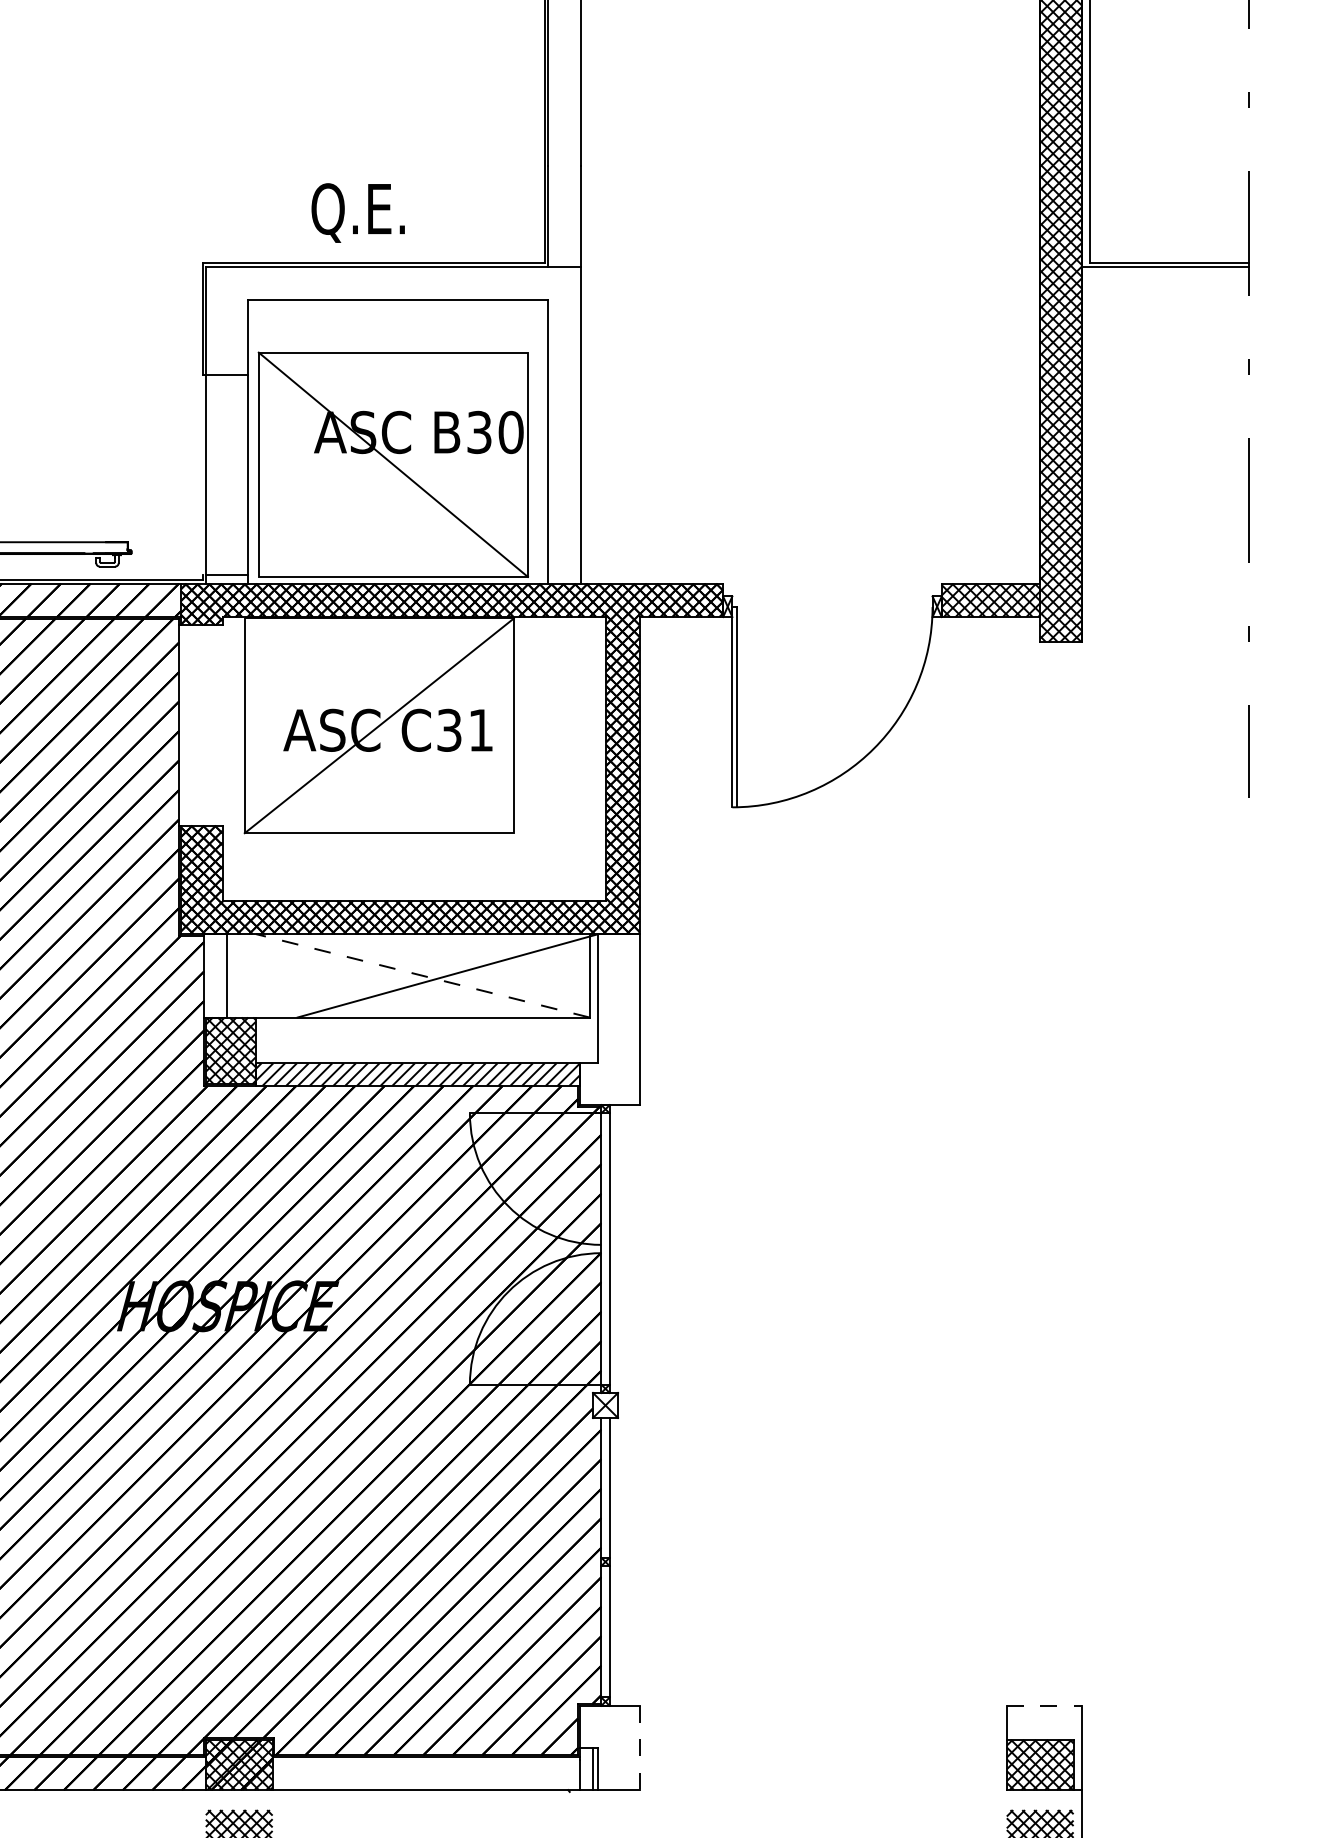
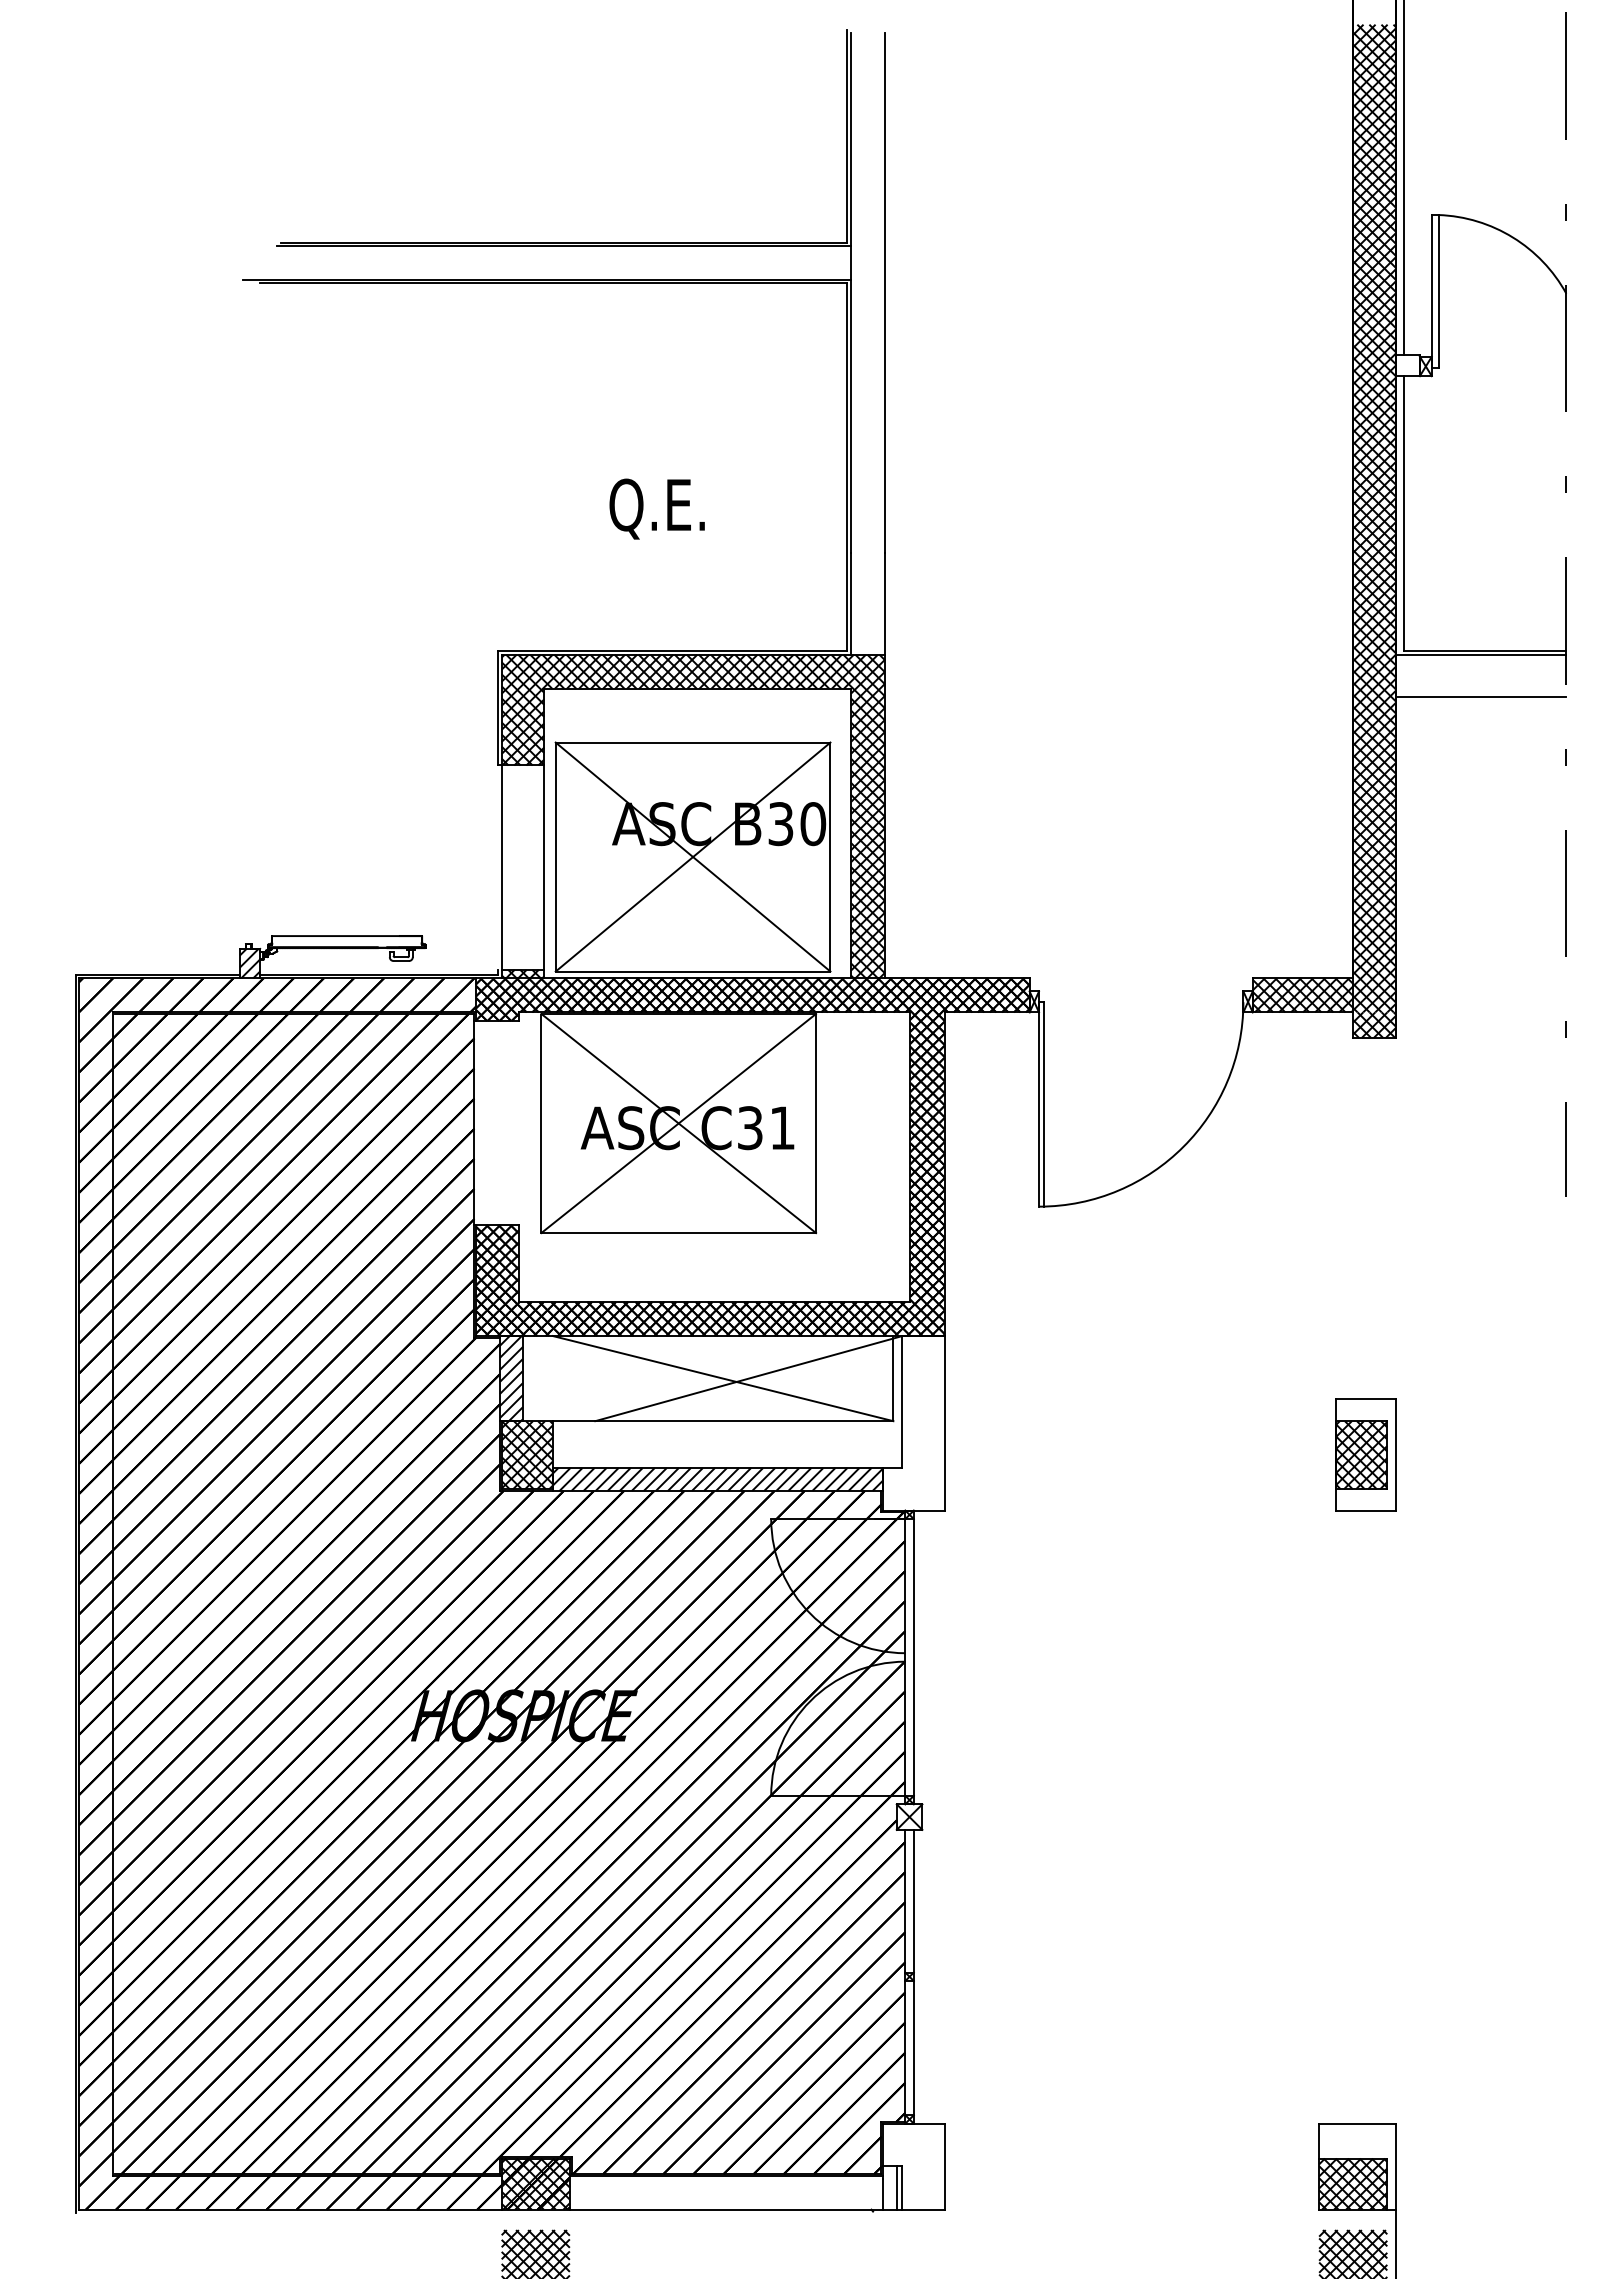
text: (357, 212) -> (656, 508), moved
line: (1164, 308) -> (1480, 697), added
hatch: (392, 425) -> (692, 816), added
line: (392, 464) -> (692, 856), added
hatch: (226, 578) -> (522, 973), added
line: (379, 725) -> (678, 1123), added
hatch: (215, 975) -> (511, 1378), added
line: (423, 975) -> (723, 1378), dashed -> solid
part: (1052, 1050) -> (1365, 1454), added
line: (1044, 1705) -> (1357, 2123), dashed -> solid
line: (639, 1748) -> (944, 2167), dashed -> solid

